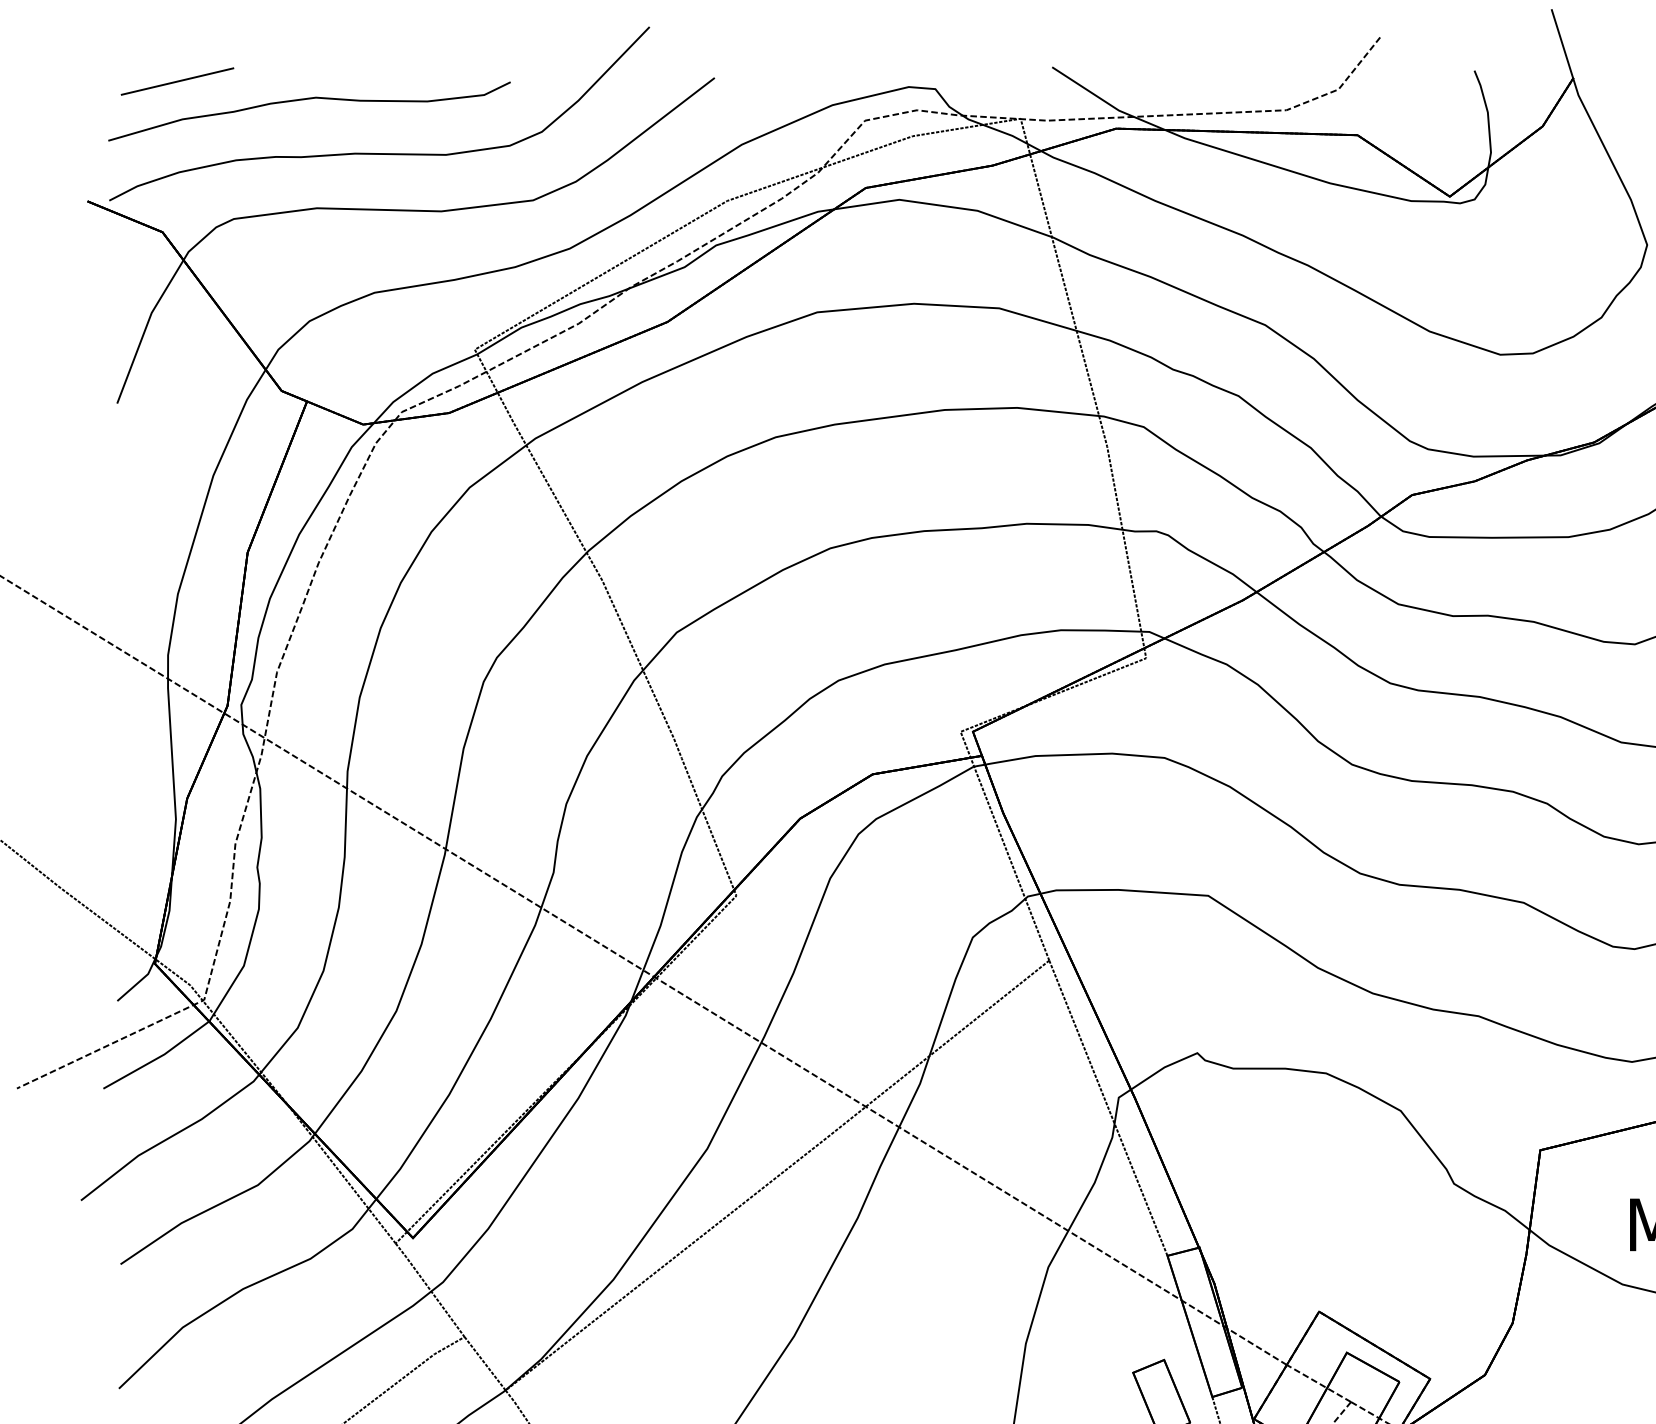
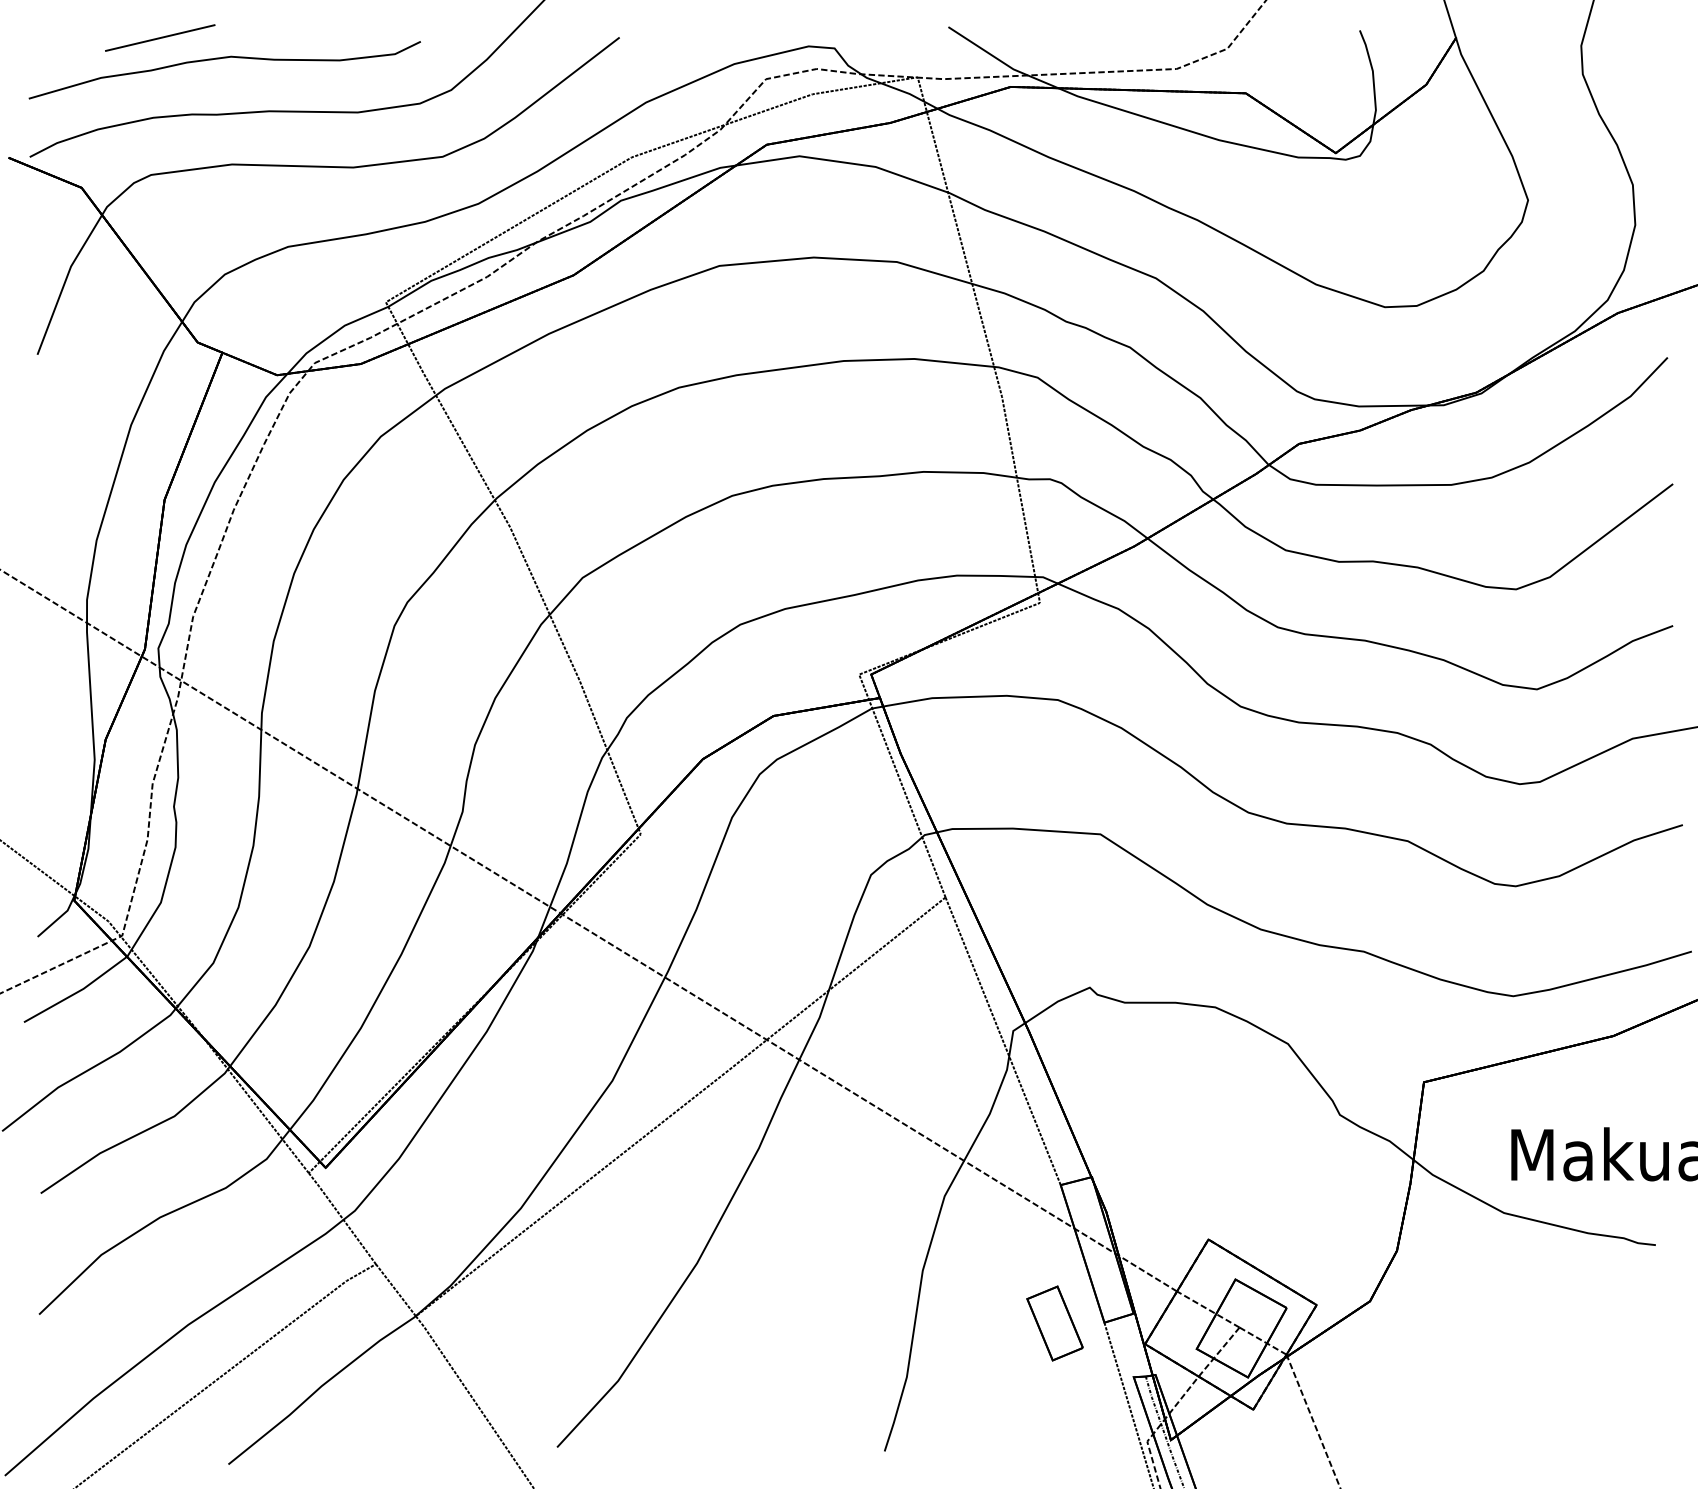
line: (177, 81) -> (160, 37), moved

